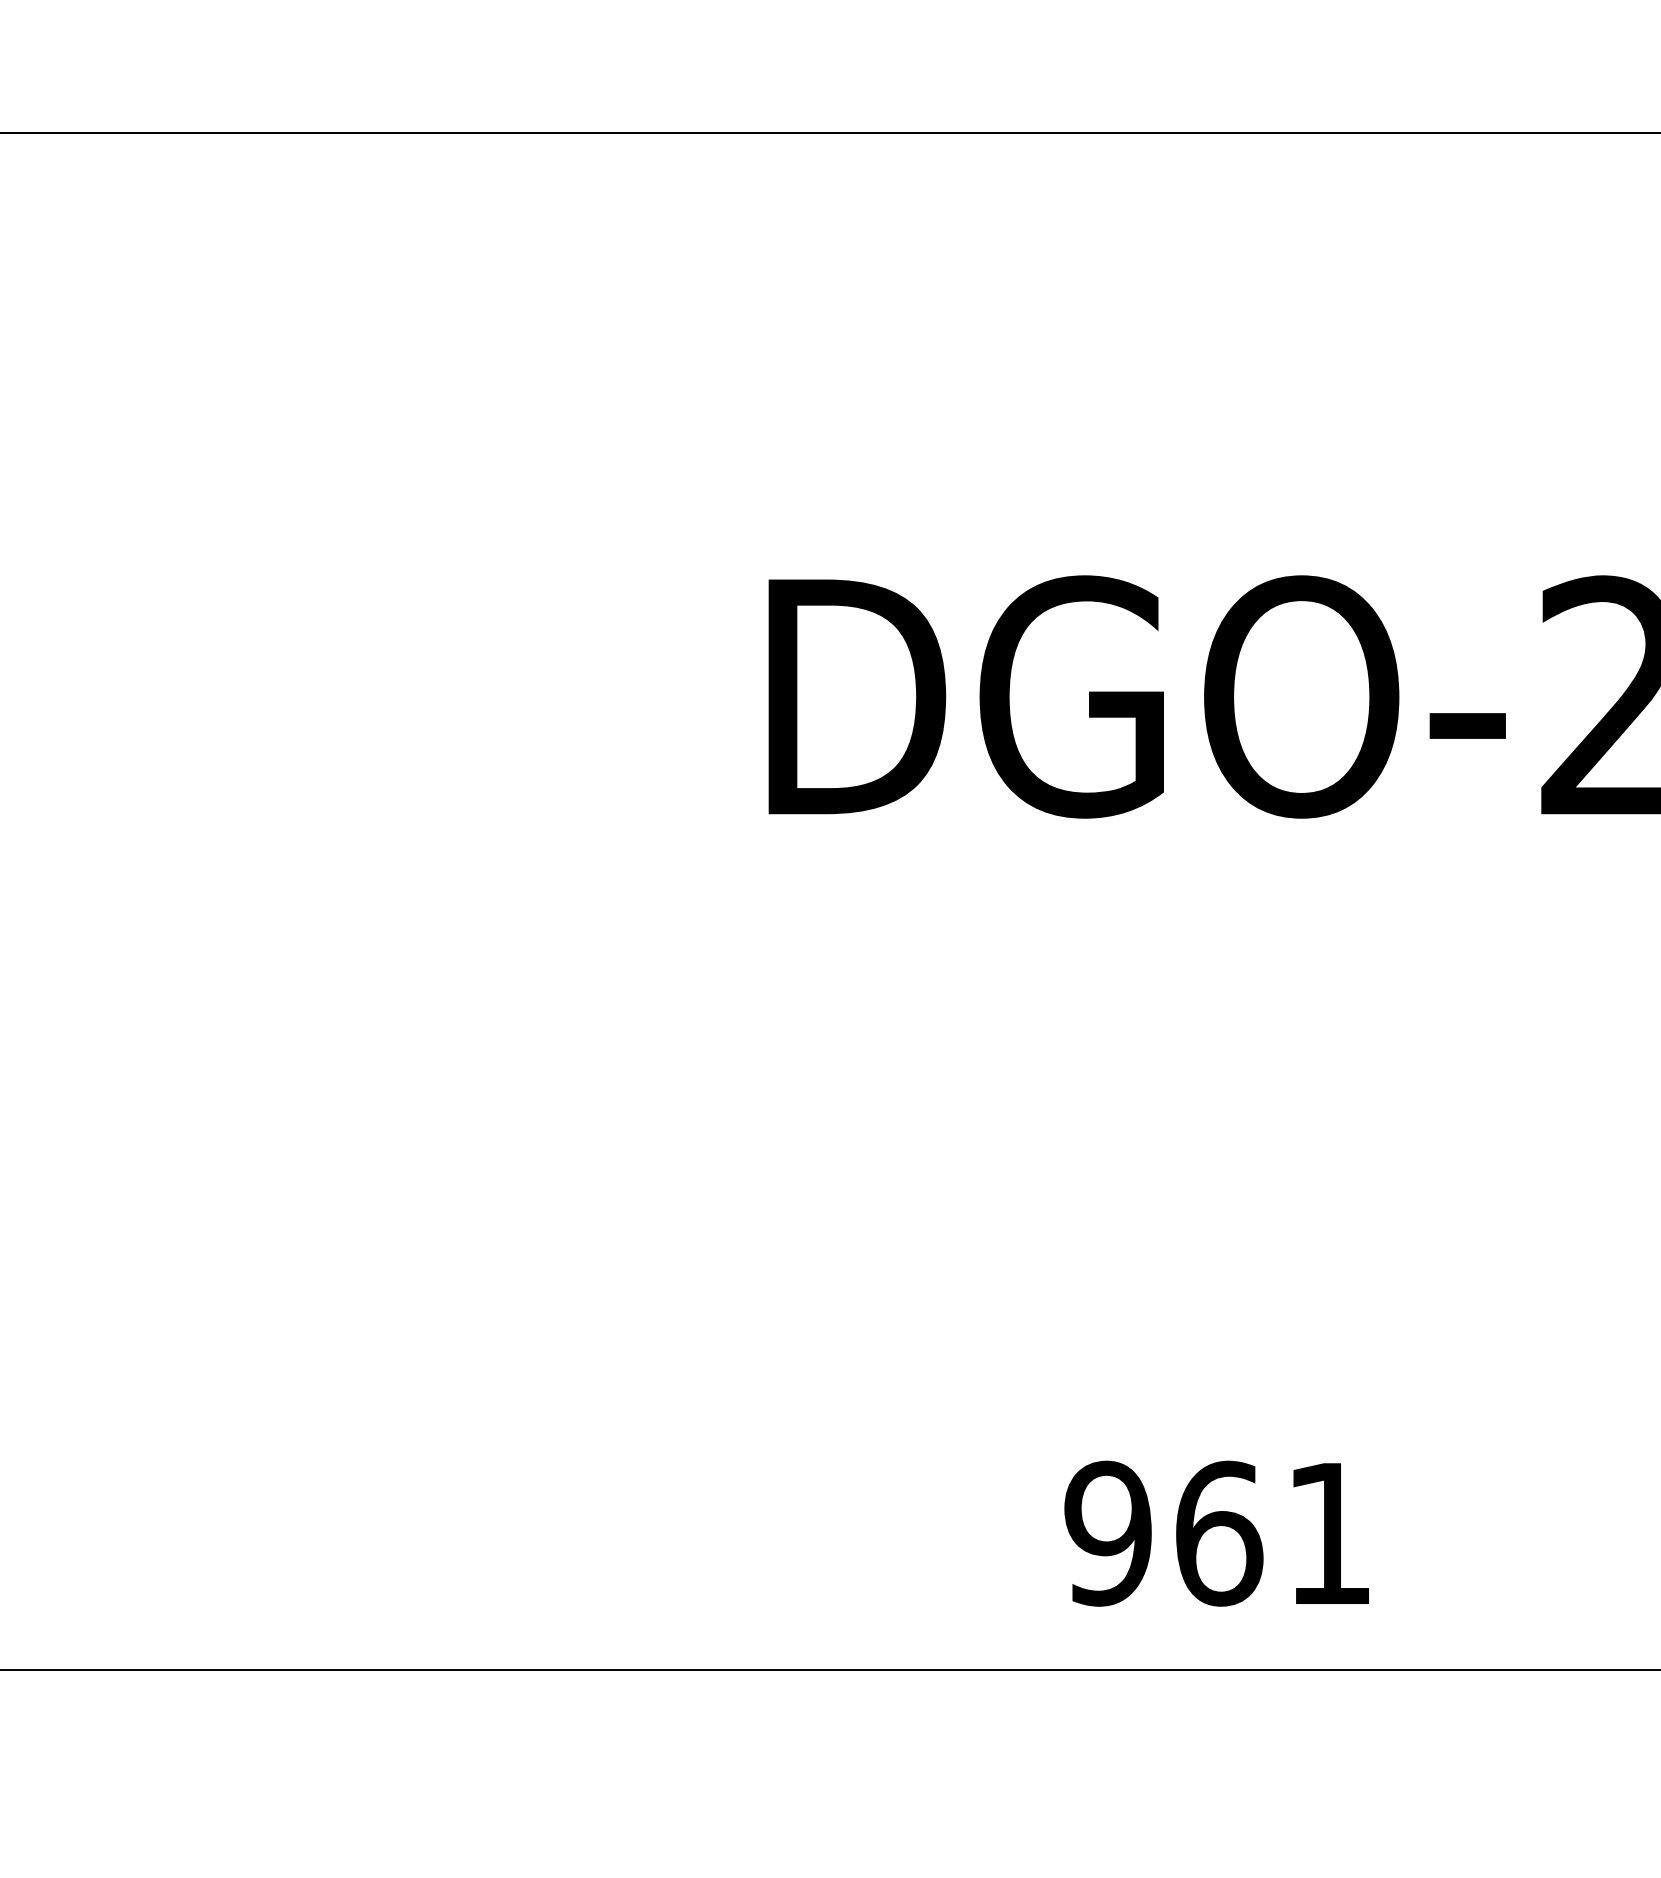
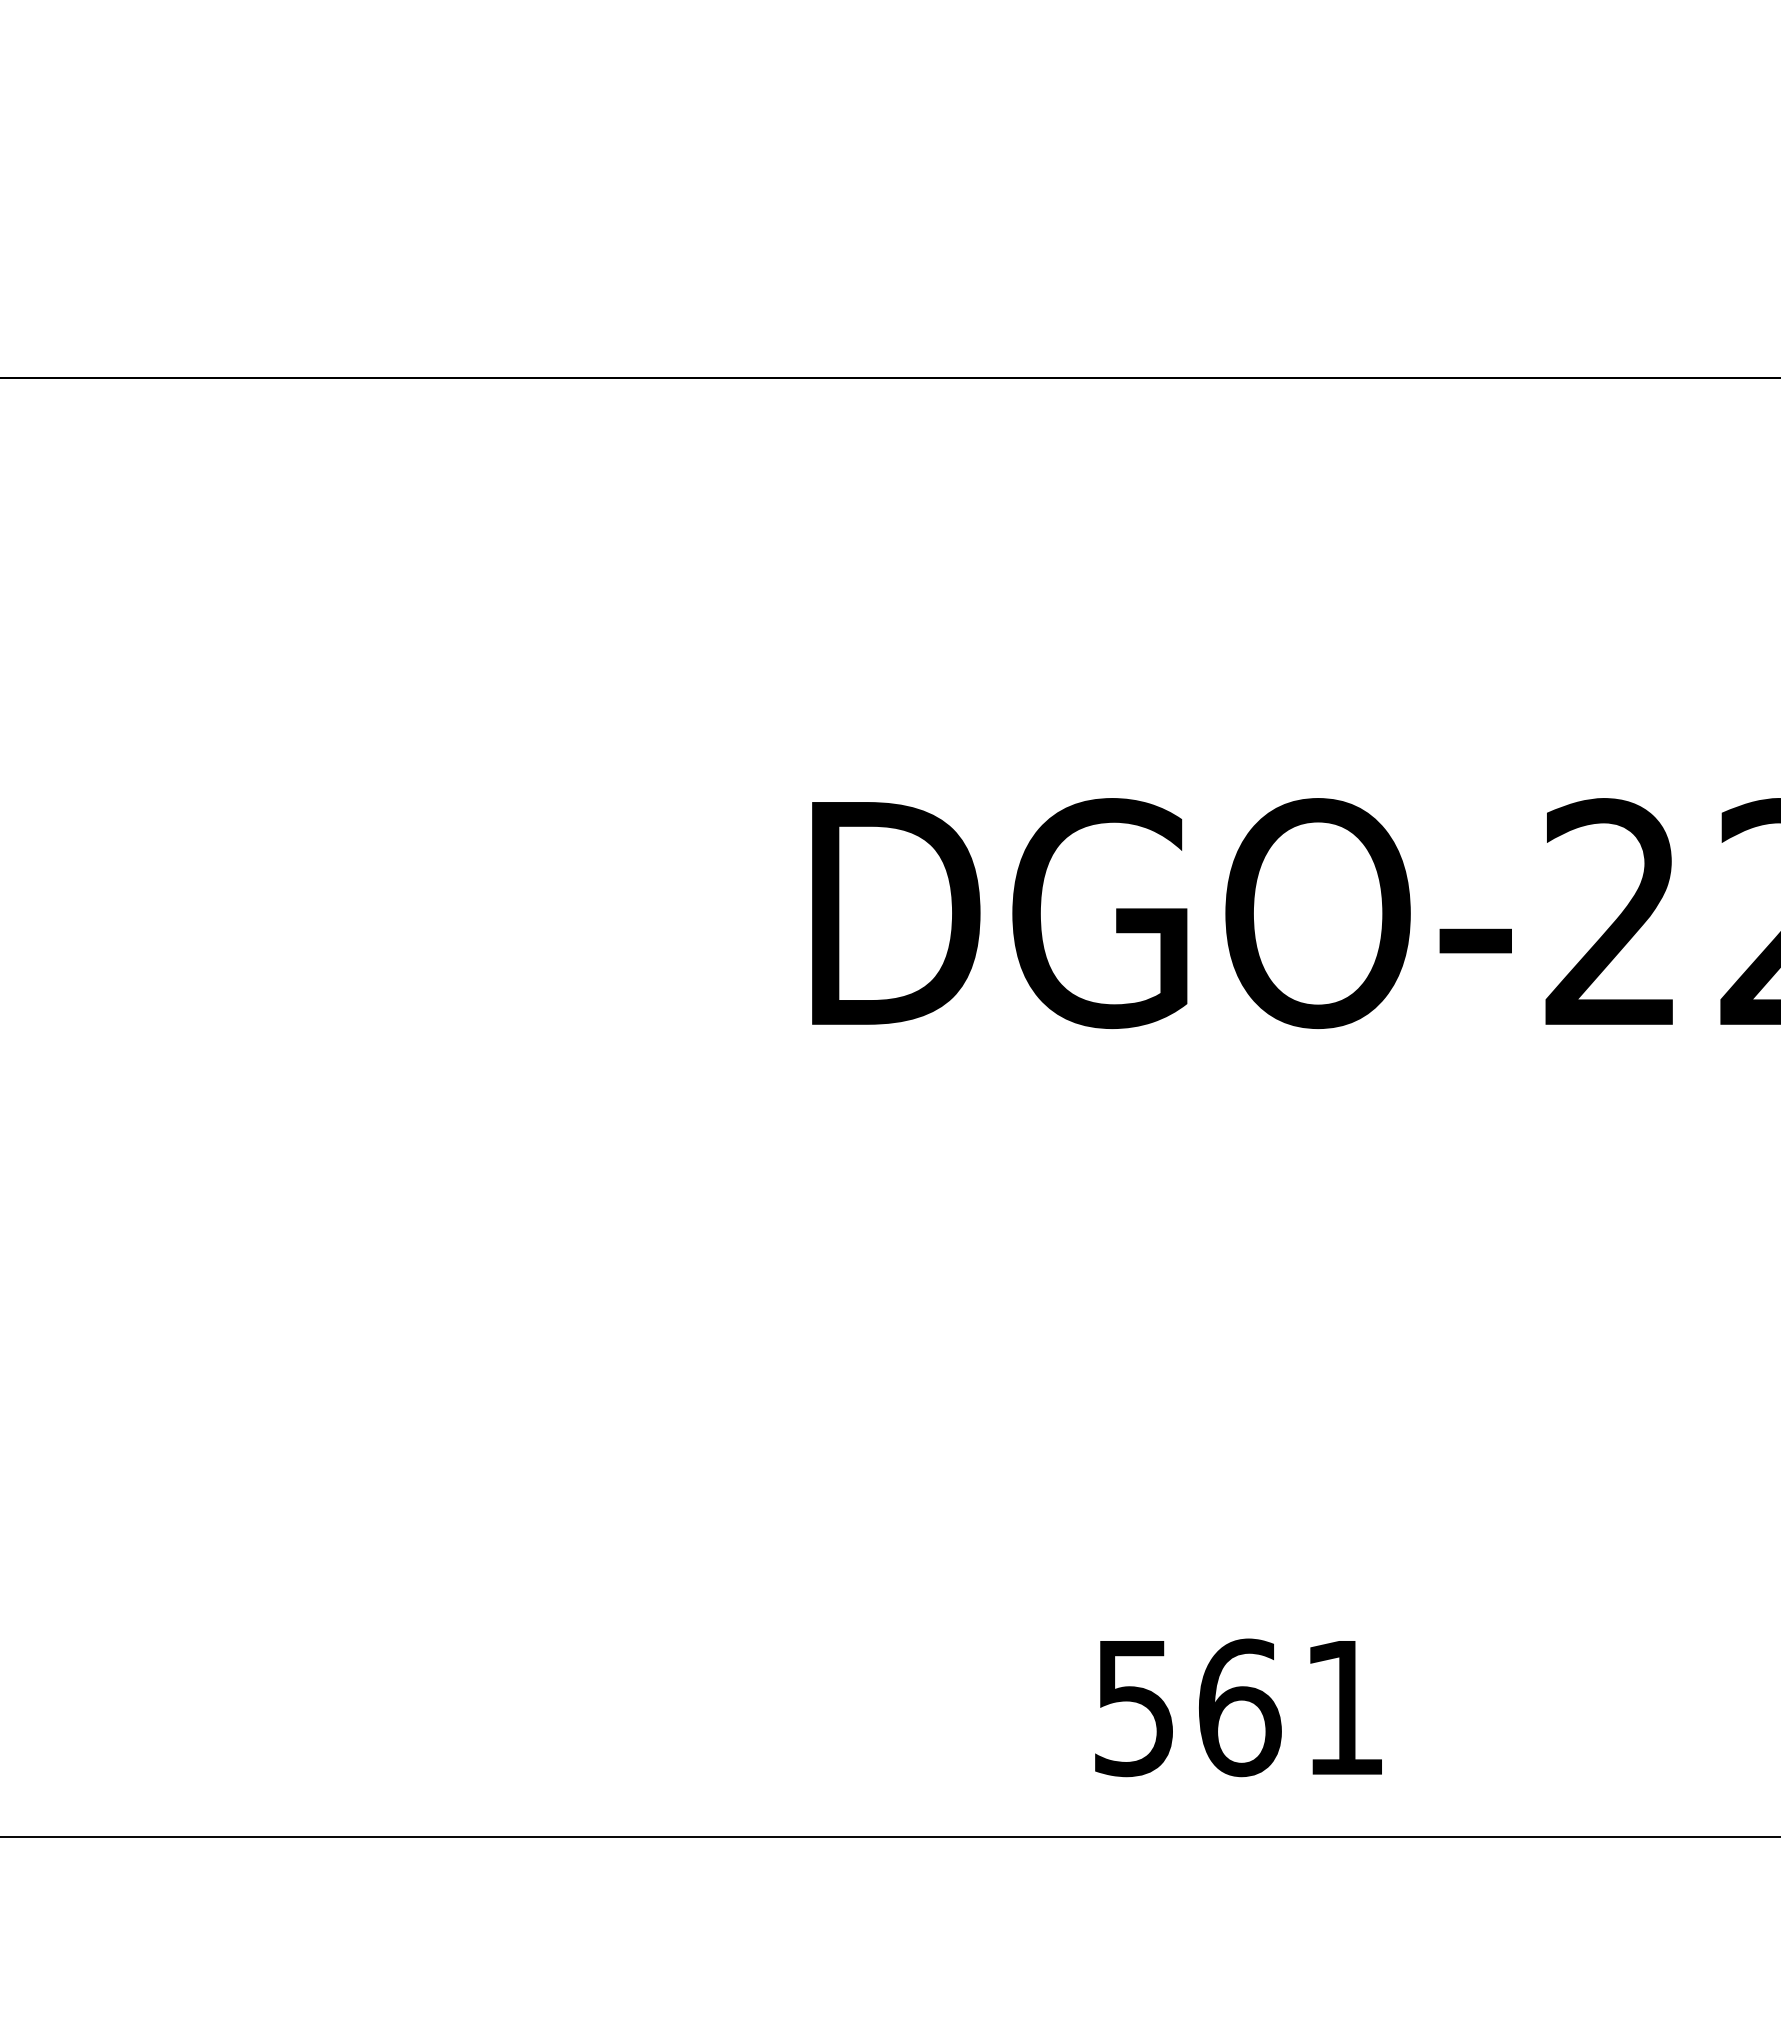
text: (1107, 1533) -> (1133, 1707), 961 -> 561

